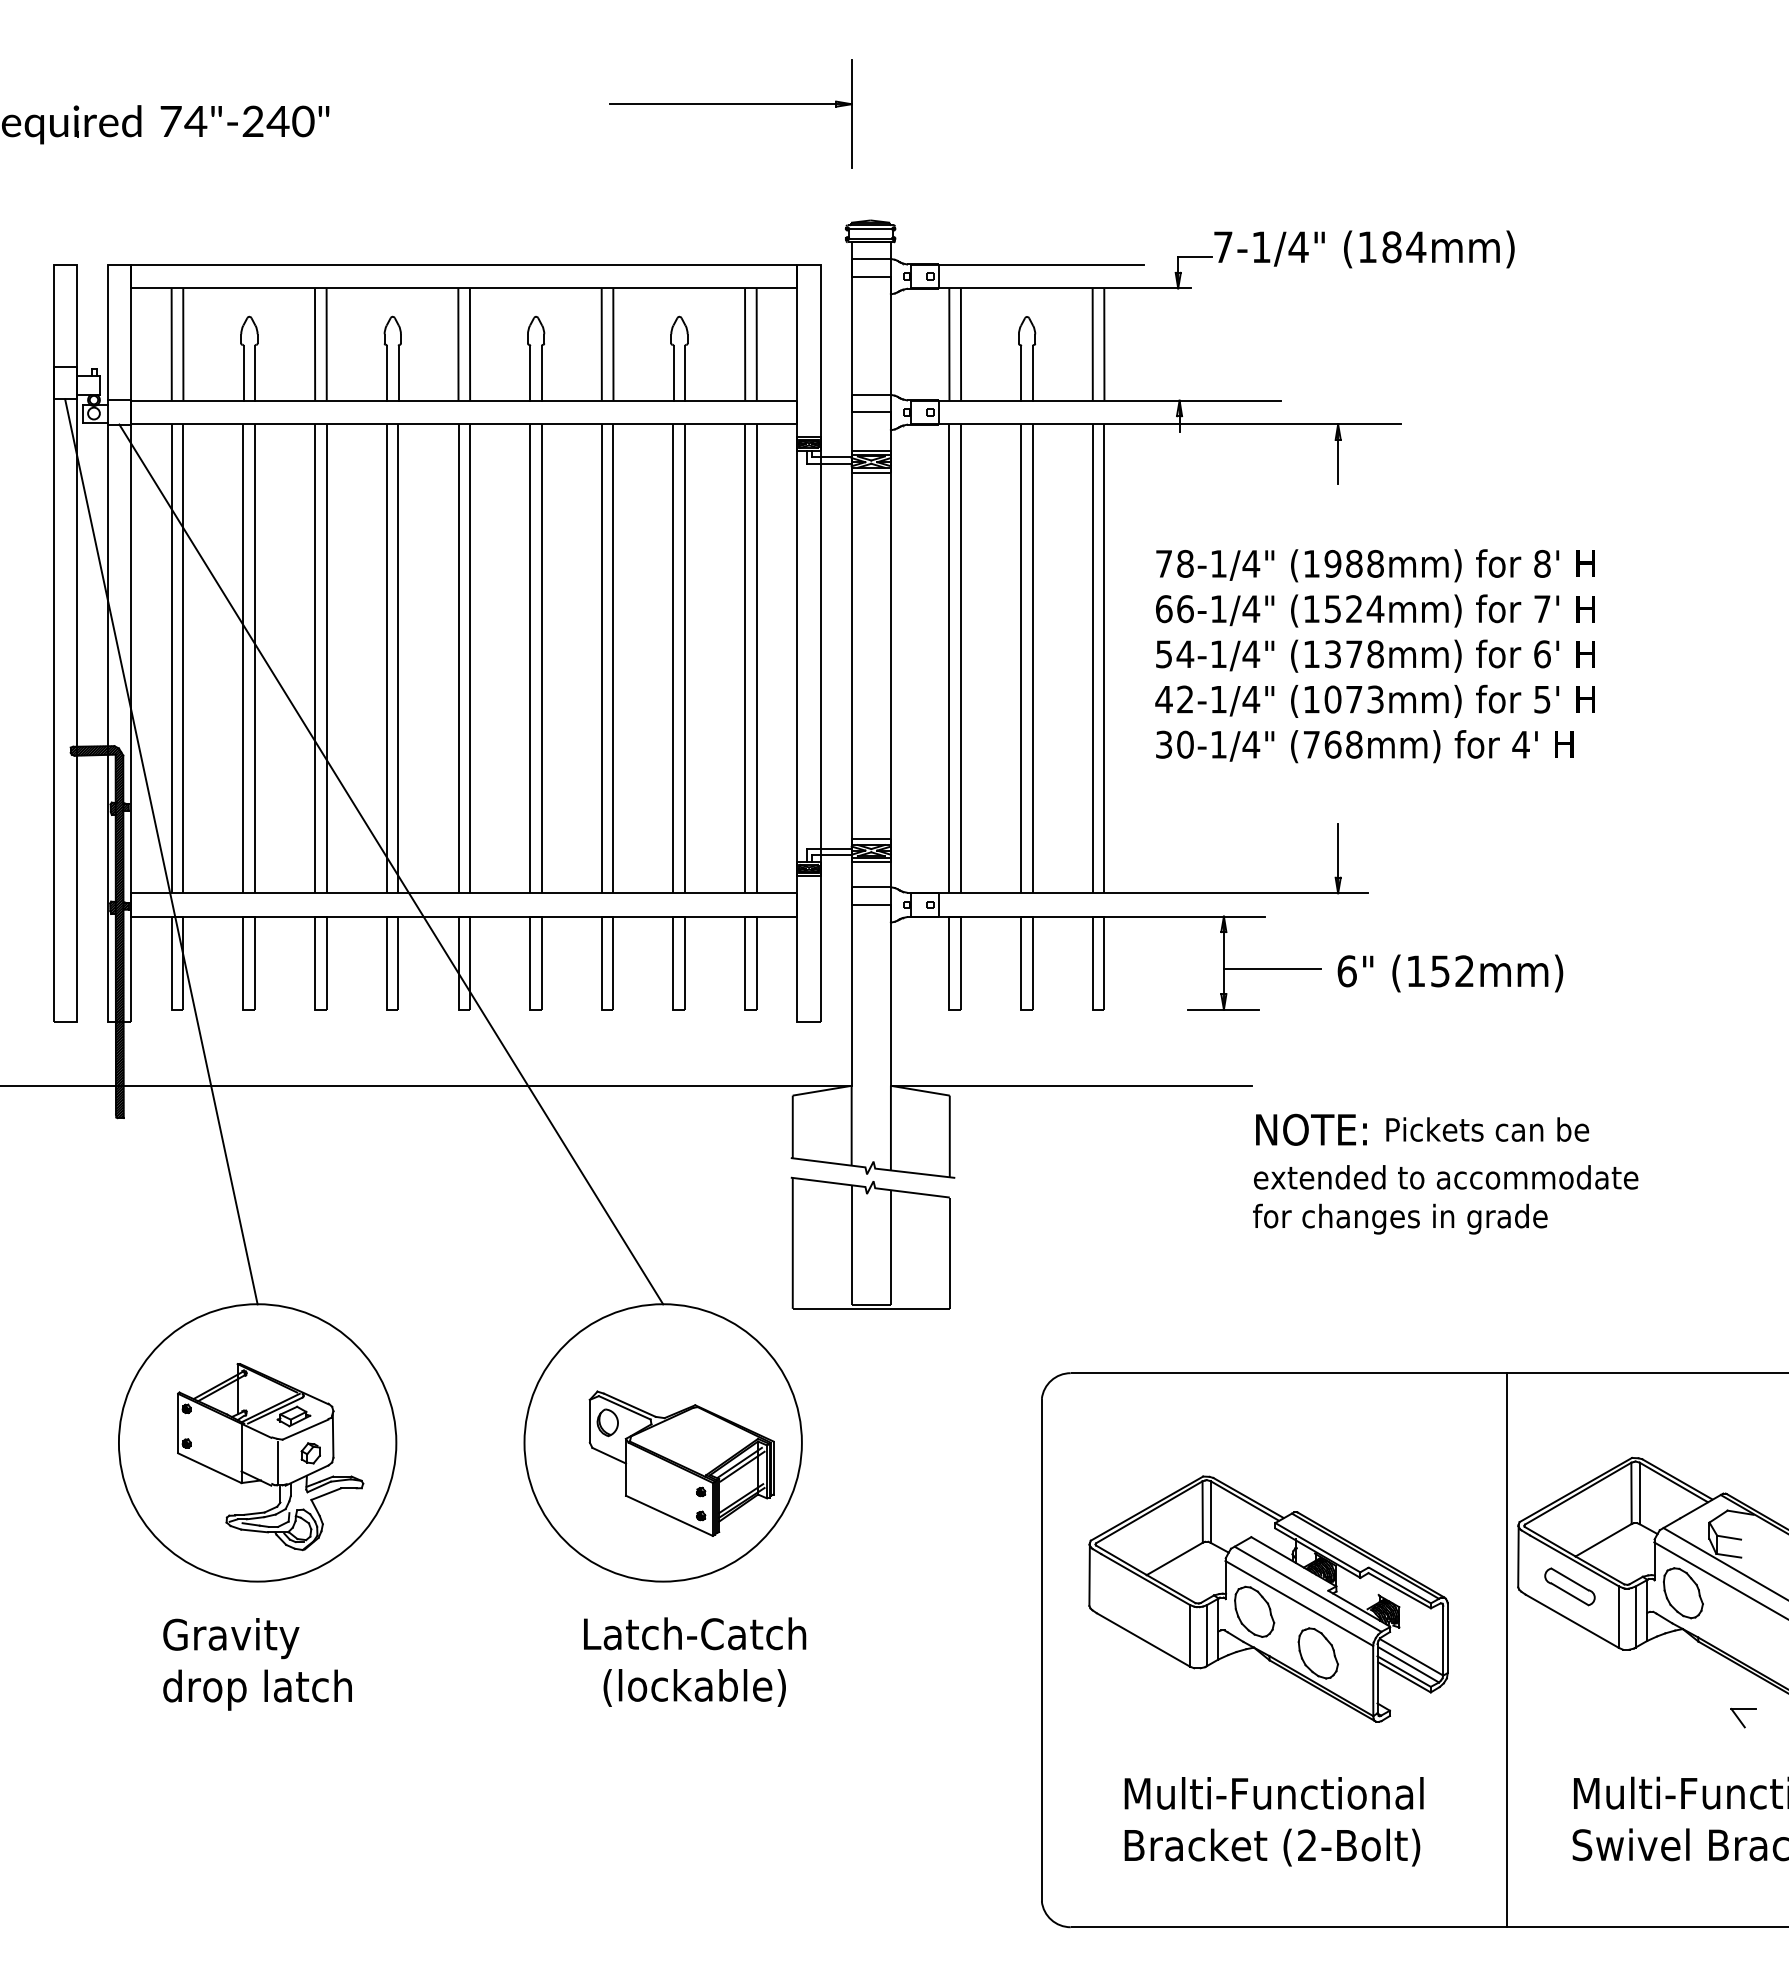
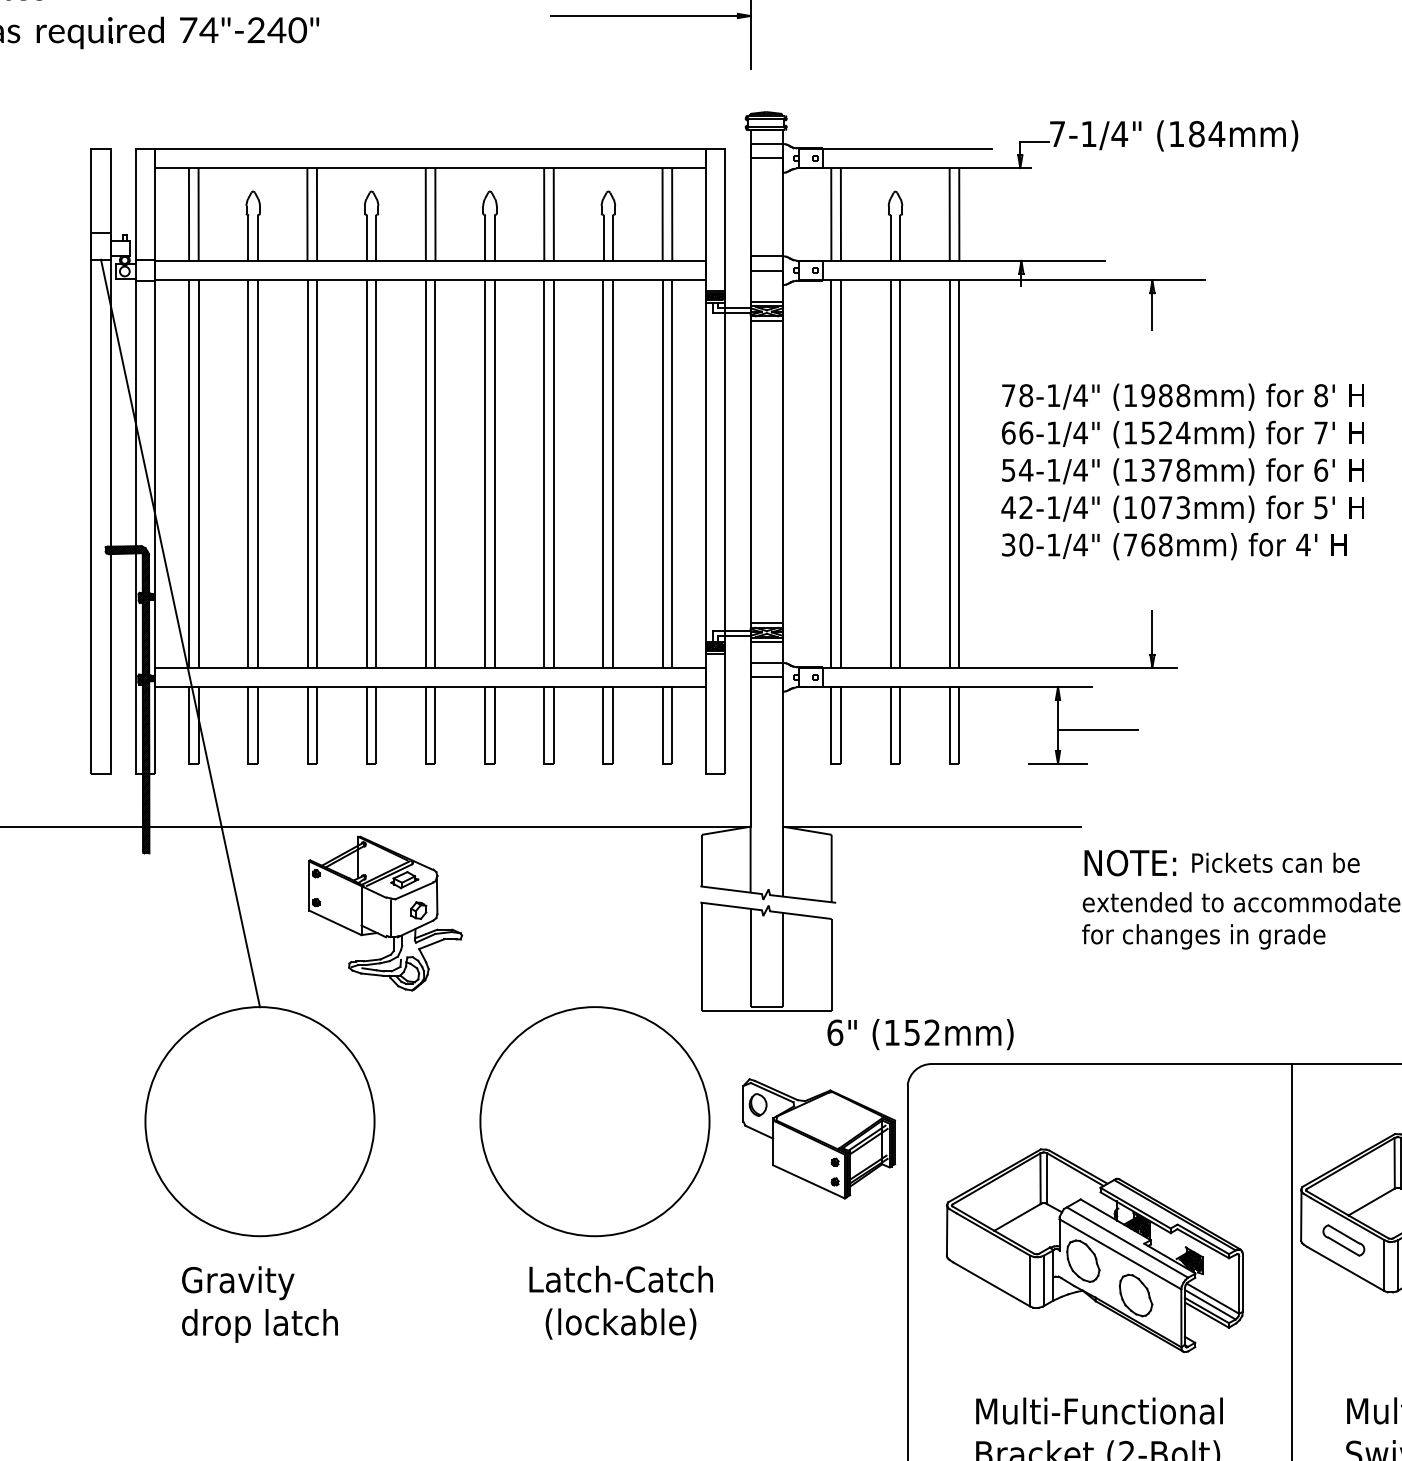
line: (391, 864) -> (370, 643), removed
text: (1450, 973) -> (920, 1034), moved
part: (270, 1457) -> (385, 913), moved
part: (681, 1463) -> (819, 1138), moved

